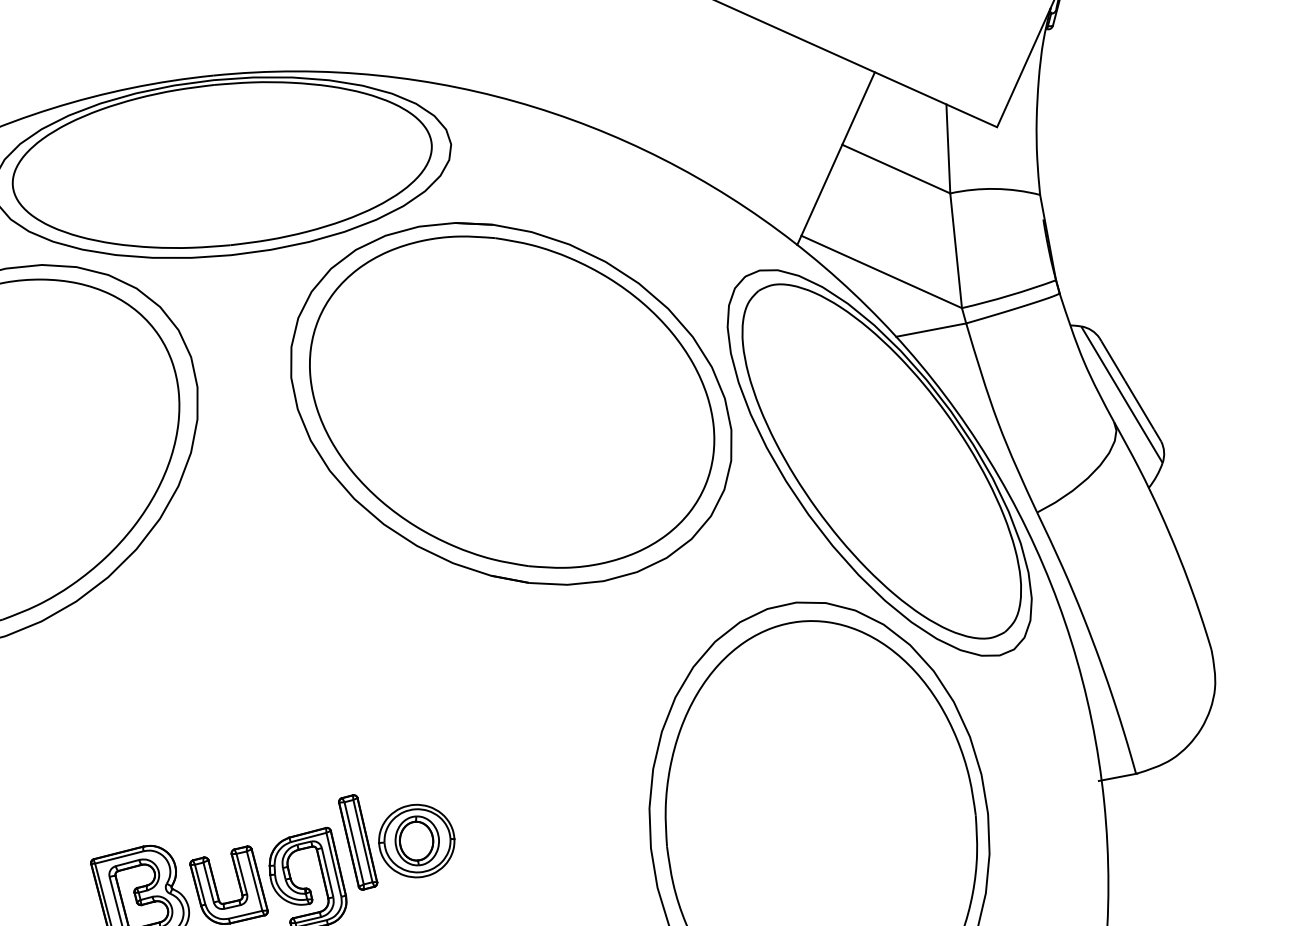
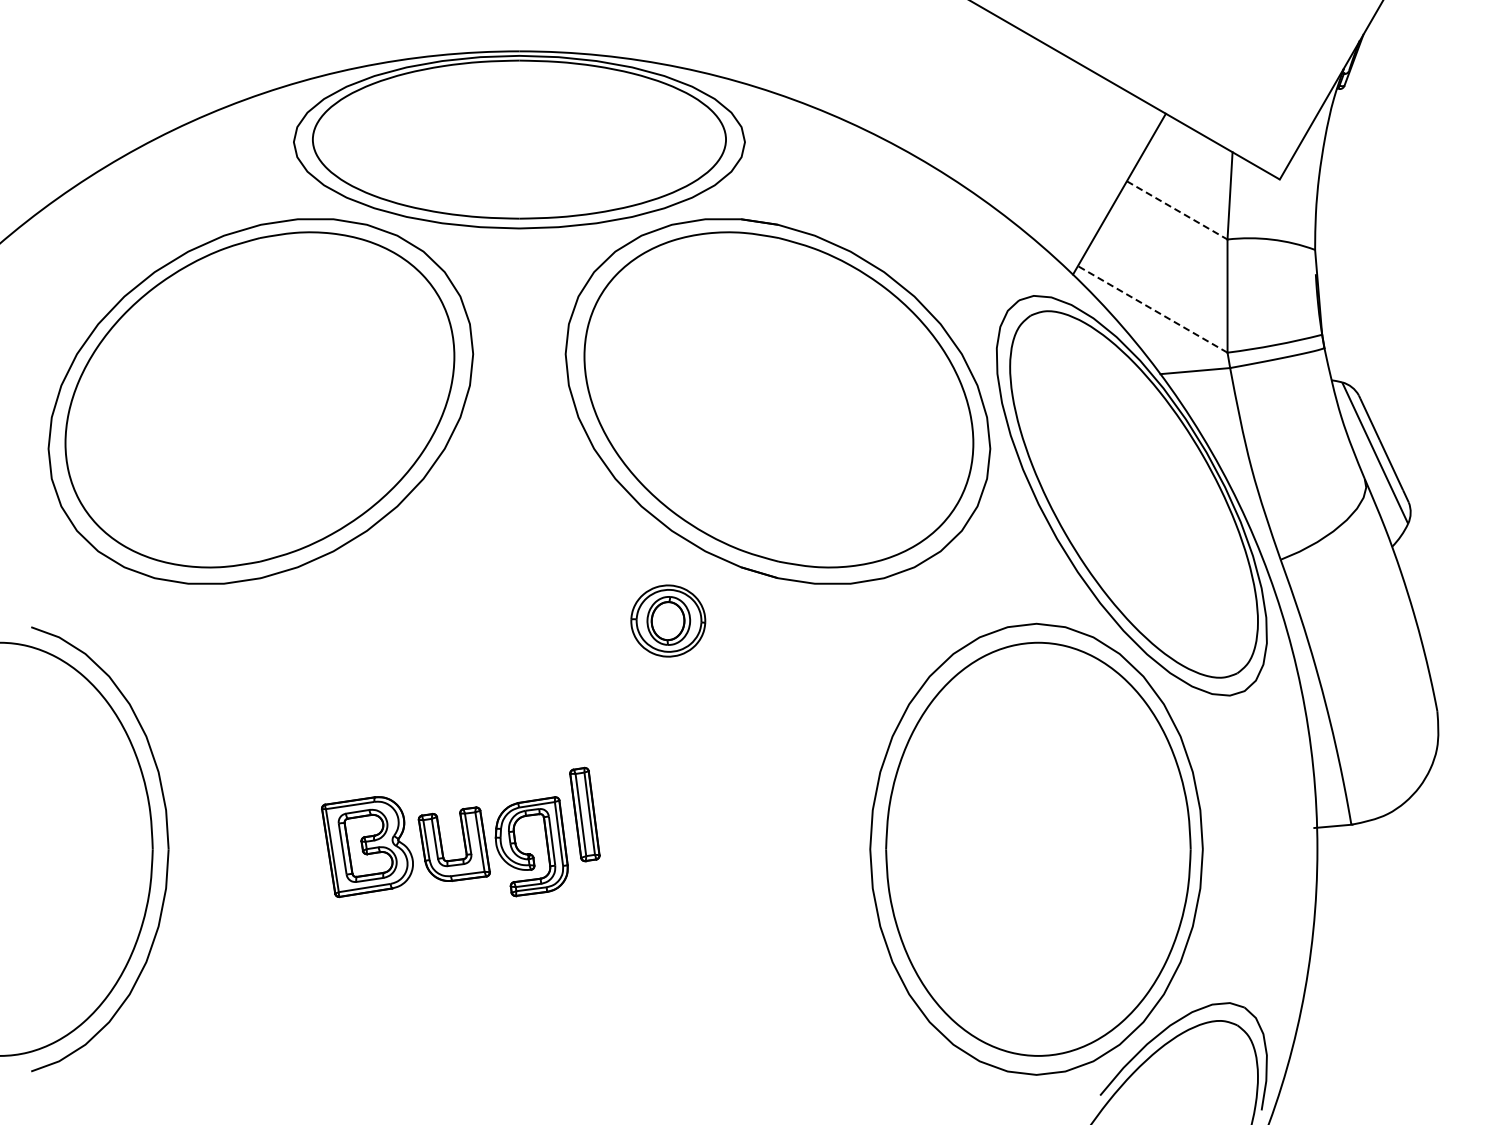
line: (896, 169) -> (1177, 210), solid -> dashed
line: (881, 272) -> (1152, 309), solid -> dashed
part: (416, 840) -> (668, 620), moved

